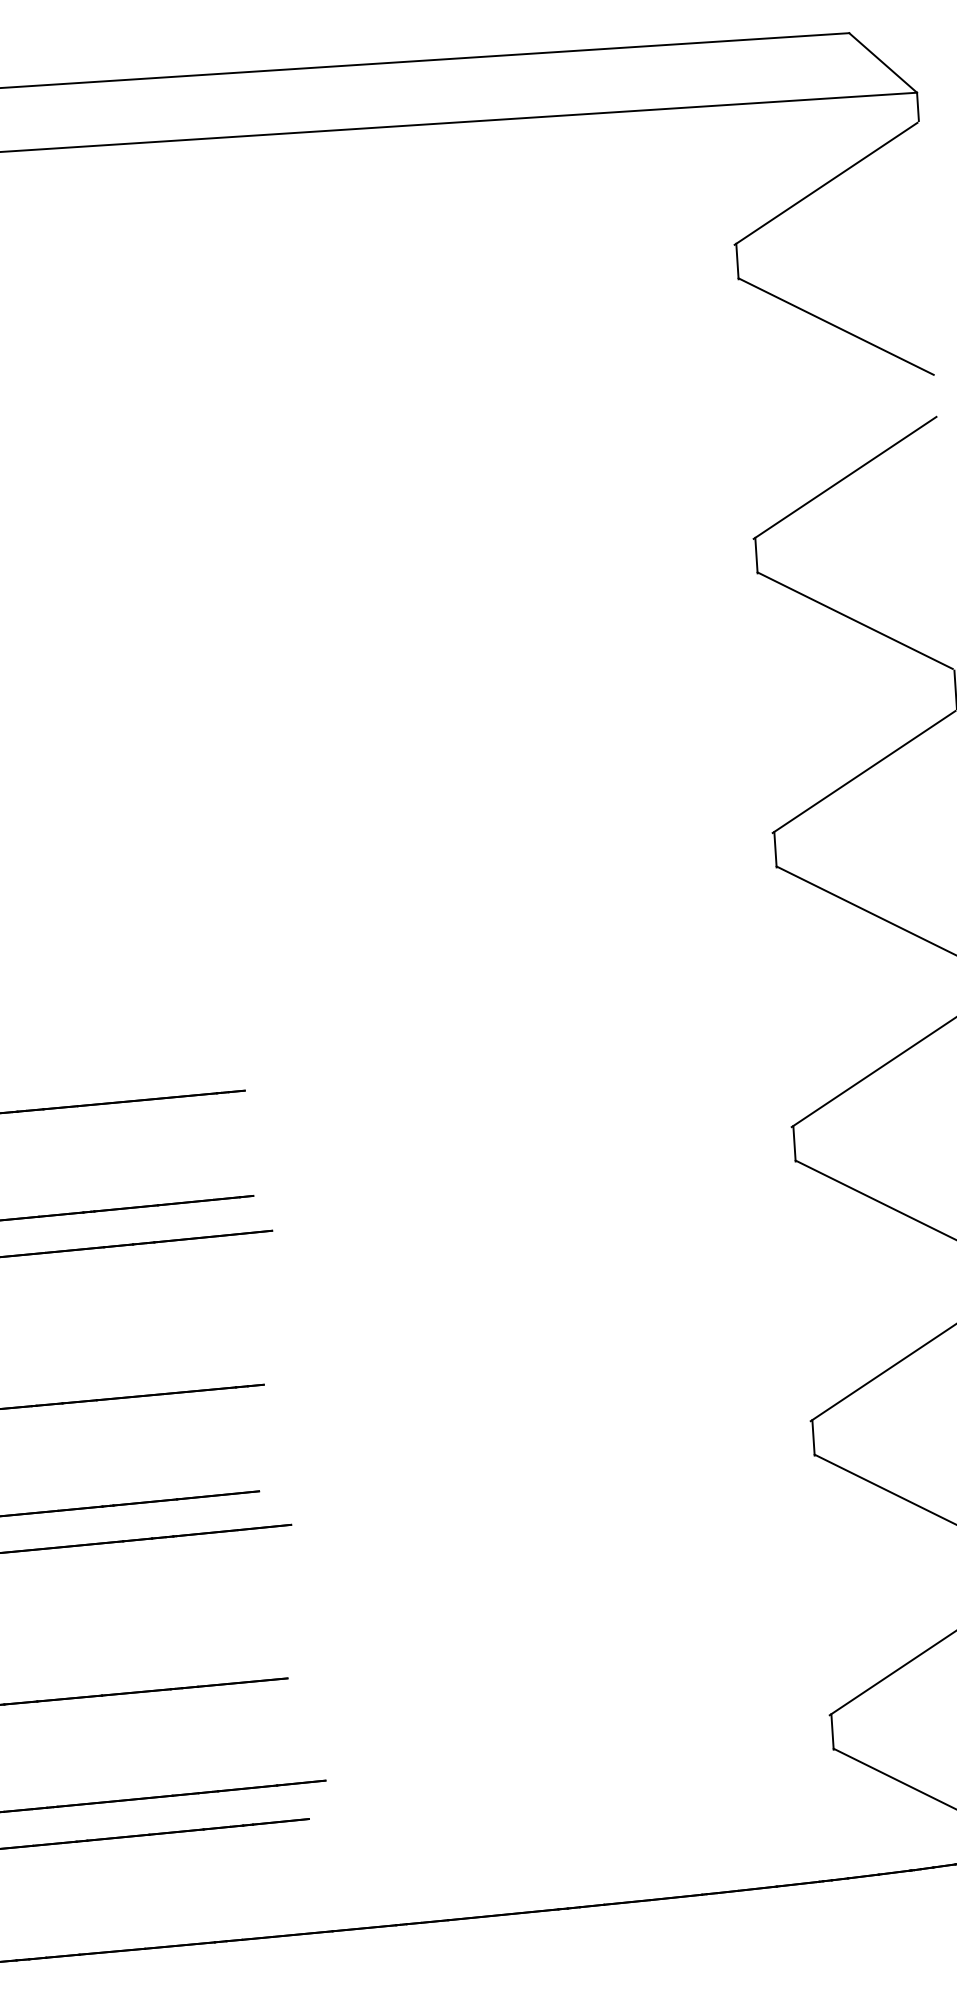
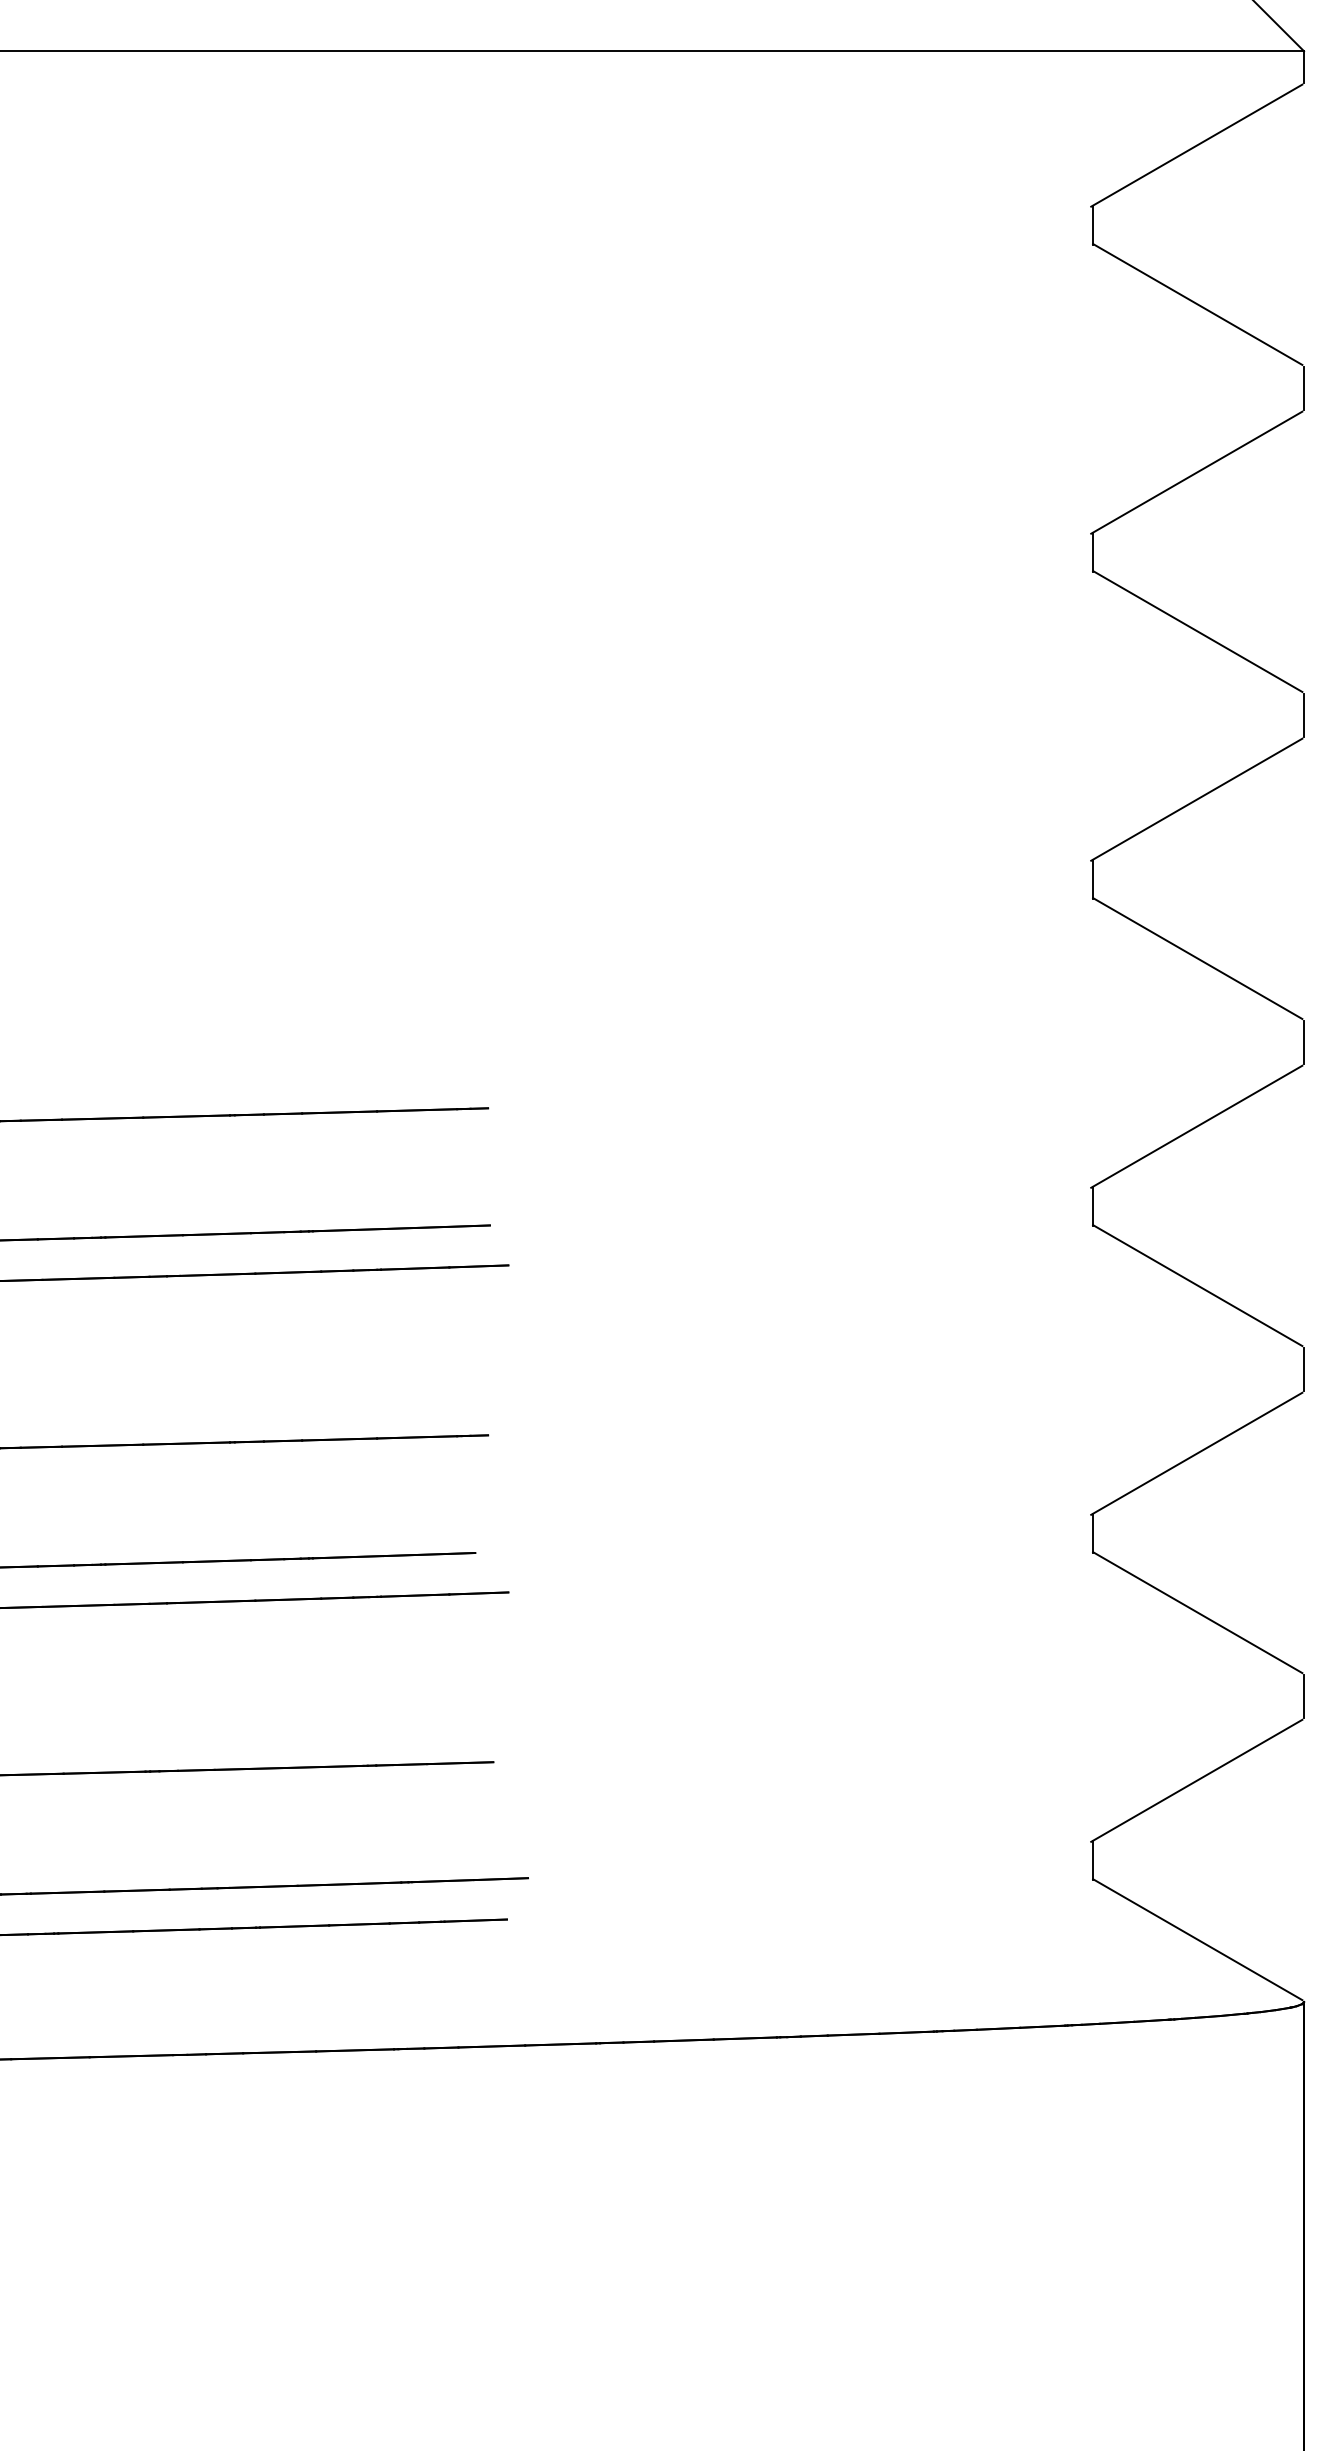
line: (937, 395) -> (1304, 387), added

